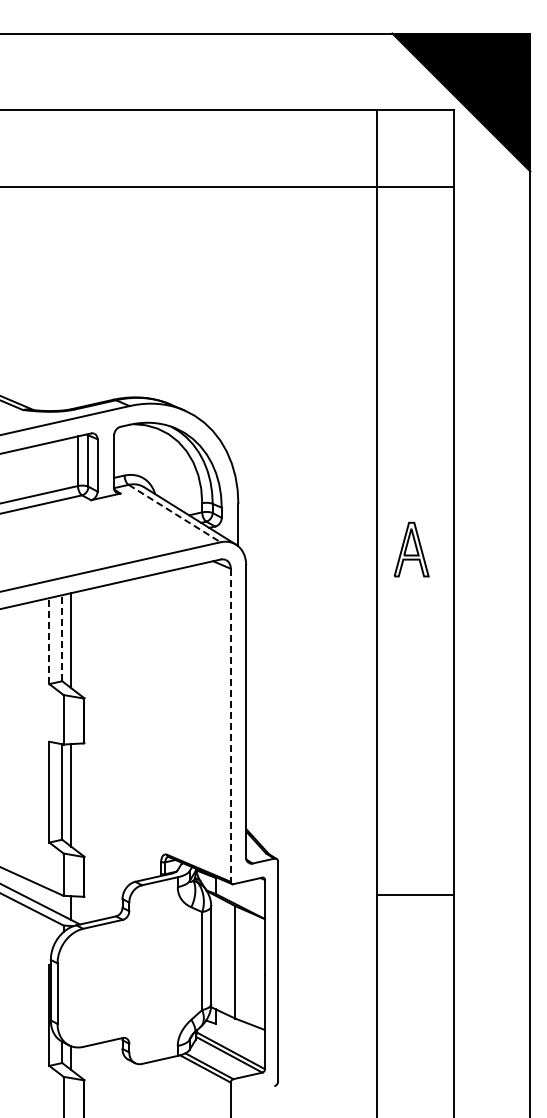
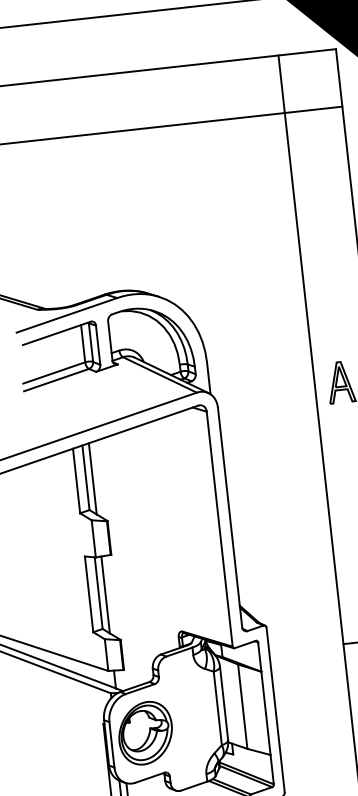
line: (175, 513) -> (160, 374), dashed -> solid
line: (62, 637) -> (86, 477), dashed -> solid
line: (49, 640) -> (76, 480), dashed -> solid
line: (230, 725) -> (219, 529), dashed -> solid
part: (103, 982) -> (145, 732), added

